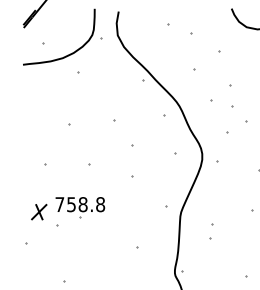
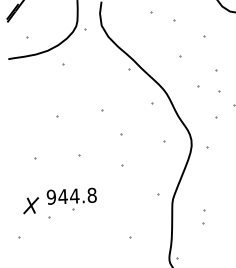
text: (71, 204) -> (63, 196), 758.8 -> 944.8

